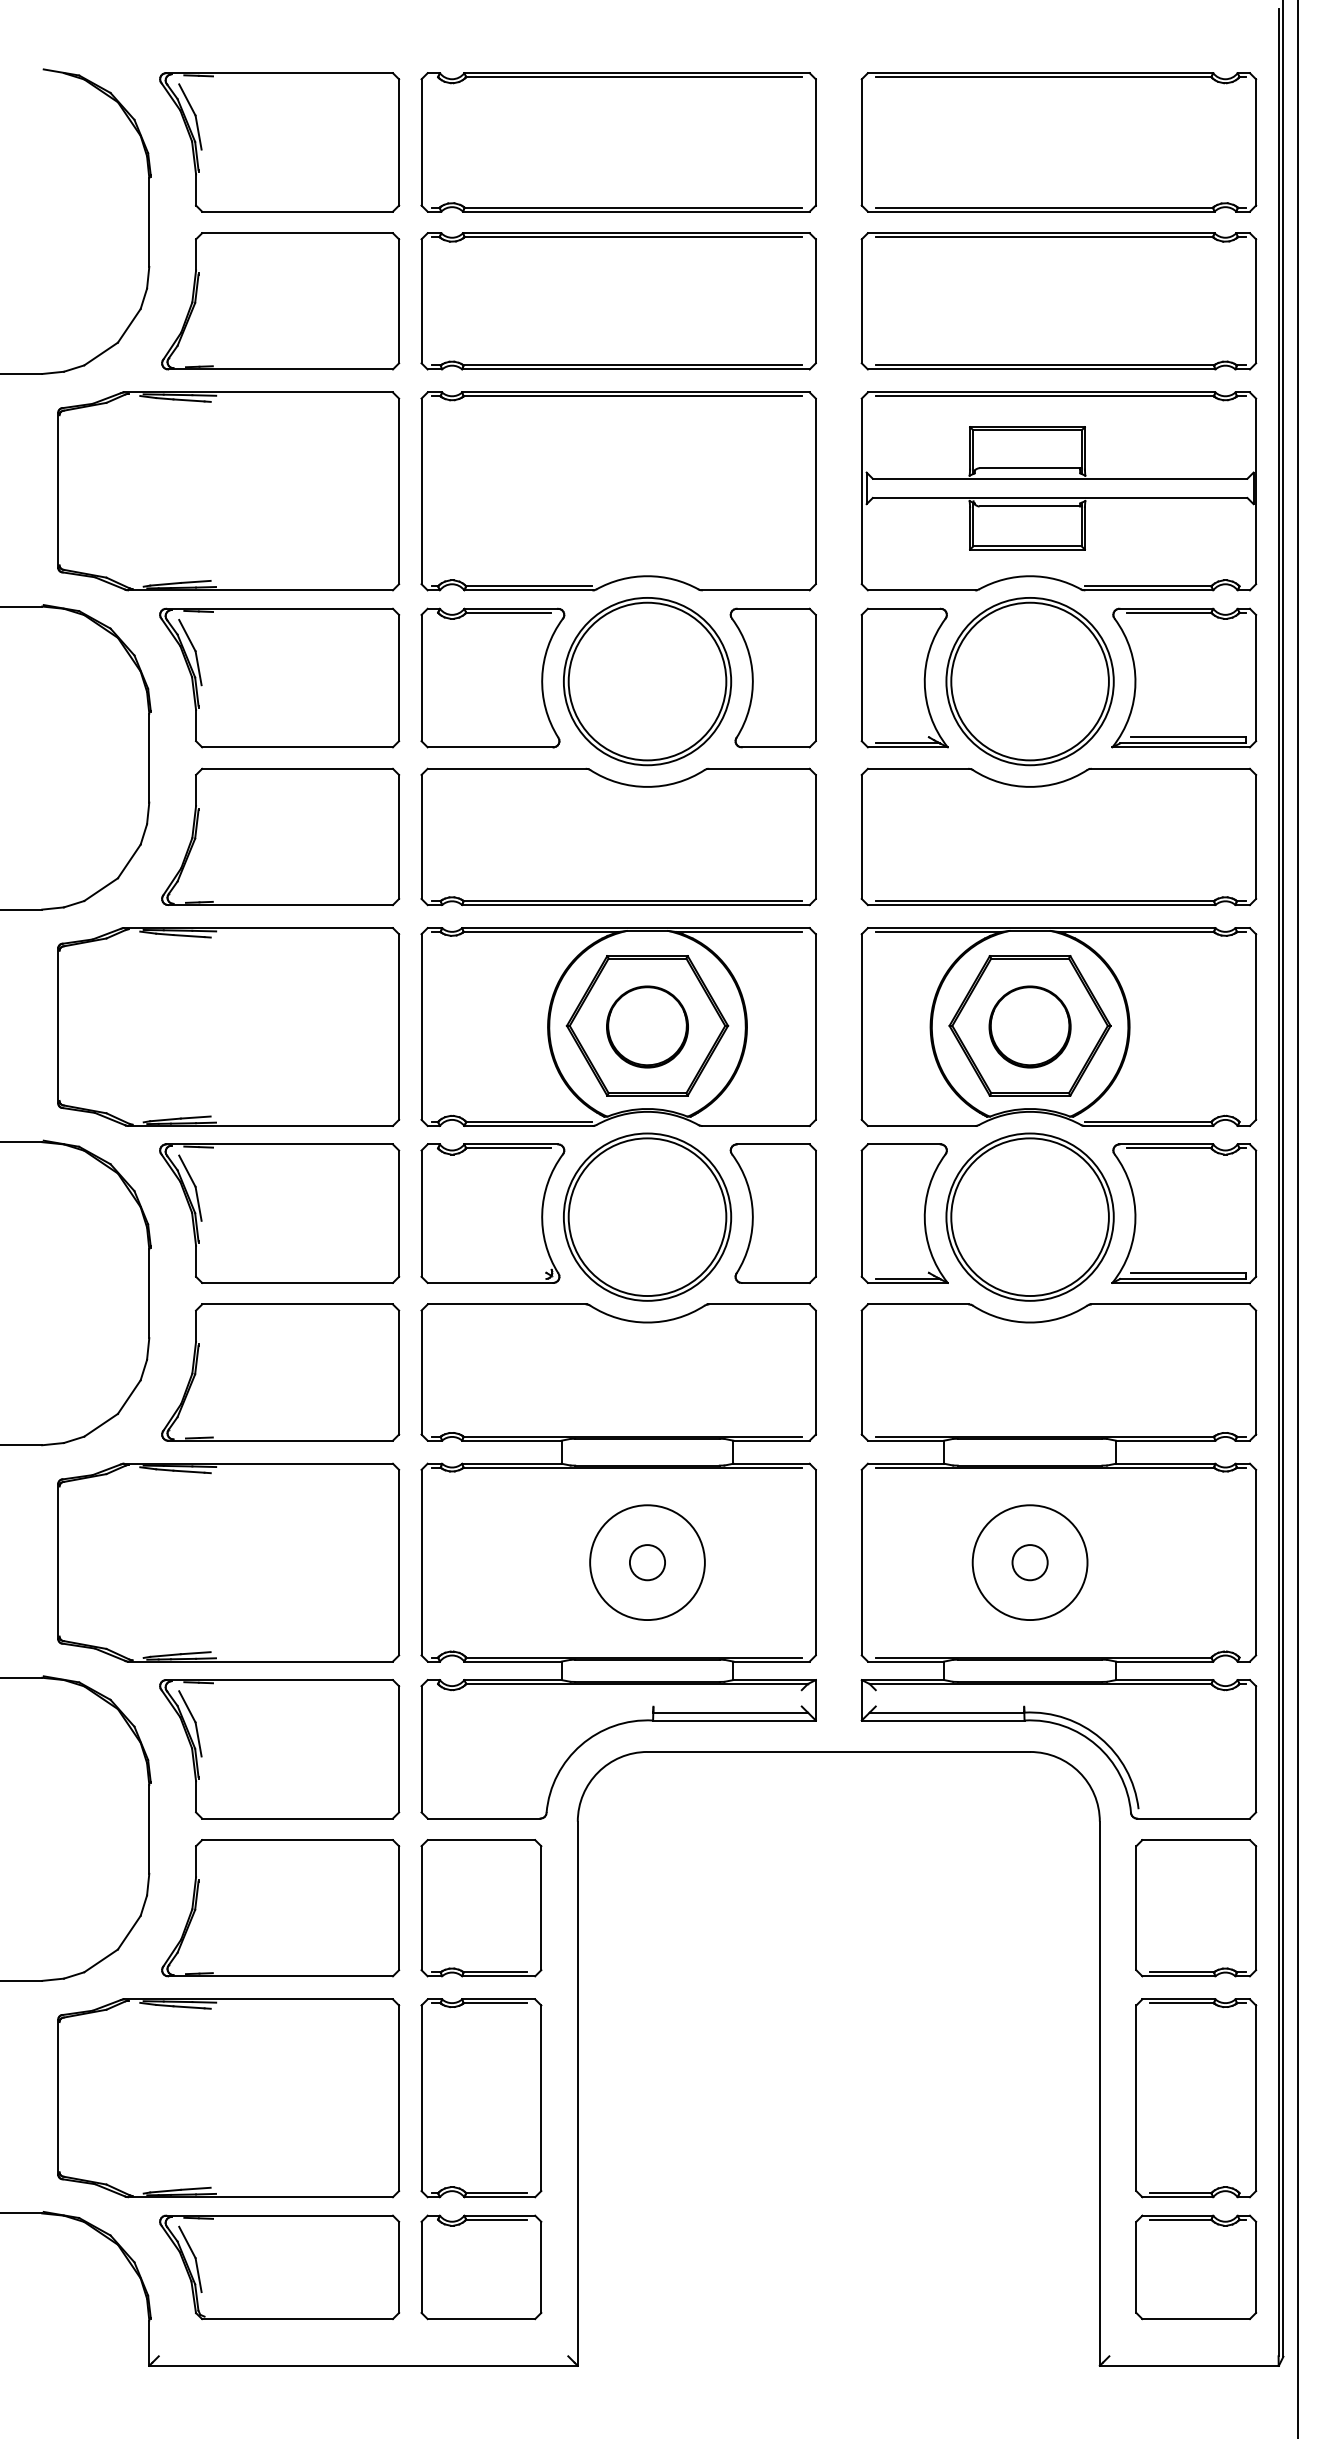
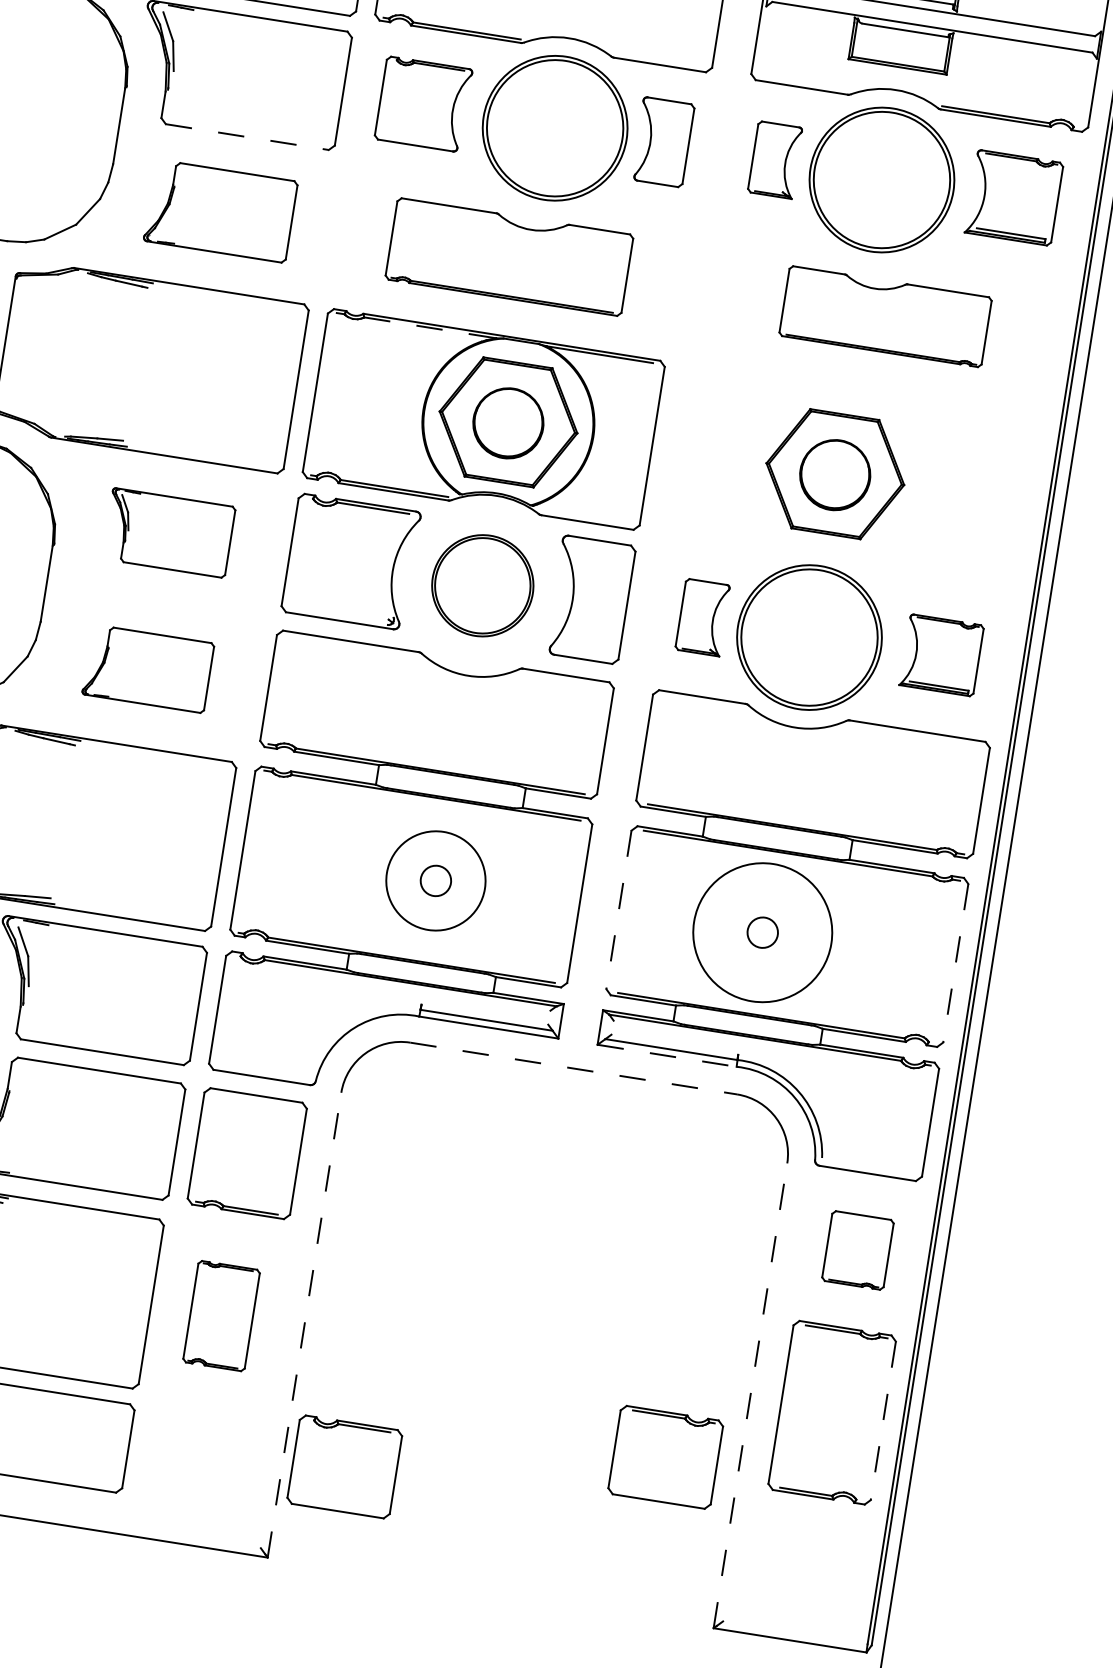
part: (492, 677) -> (423, 103), size x0.7
part: (772, 677) -> (662, 141), size x0.7
part: (904, 677) -> (775, 159), size x0.6
part: (1184, 677) -> (1014, 197), size x0.7
line: (298, 747) -> (248, 137), solid -> dashed
part: (280, 836) -> (220, 210), size x0.7
part: (618, 836) -> (509, 256), size x0.7
part: (1058, 836) -> (885, 316), size x0.6
line: (541, 932) -> (430, 328), solid -> dashed
part: (1058, 1026) -> (859, 478), removed
part: (279, 1213) -> (168, 532), size x0.6
part: (904, 1213) -> (702, 617), size x0.6
part: (1184, 1213) -> (941, 655), size x0.6
part: (647, 1216) -> (482, 585), size x0.7
part: (280, 1372) -> (148, 668), size x0.6
line: (861, 1562) -> (618, 909), solid -> dashed
circle: (1029, 1562) -> (762, 932), size x1.4
line: (1256, 1562) -> (956, 963), solid -> dashed
line: (943, 1720) -> (667, 1055), solid -> dashed
line: (839, 1751) -> (574, 1068), solid -> dashed
part: (1196, 1908) -> (858, 1250), size x0.6
line: (577, 2093) -> (304, 1324), solid -> dashed
line: (1099, 2093) -> (750, 1395), solid -> dashed
part: (481, 2098) -> (221, 1316), size x0.6
line: (1256, 2098) -> (883, 1421), solid -> dashed
part: (481, 2267) -> (344, 1467), moved
part: (1196, 2267) -> (665, 1457), moved

